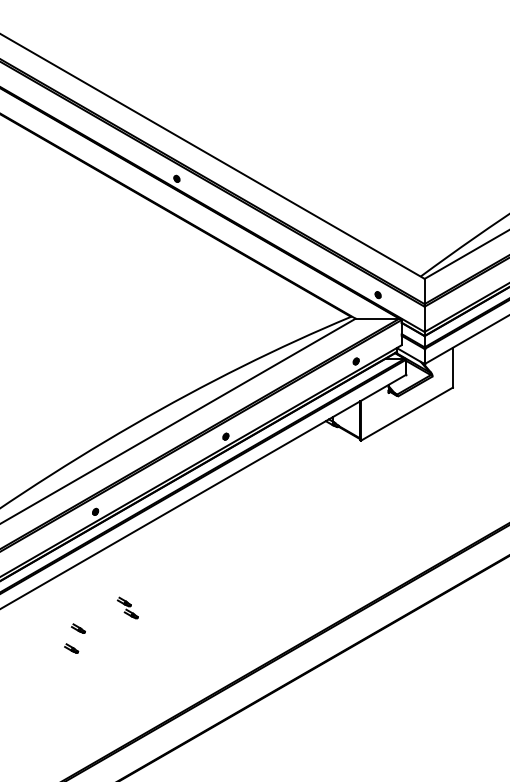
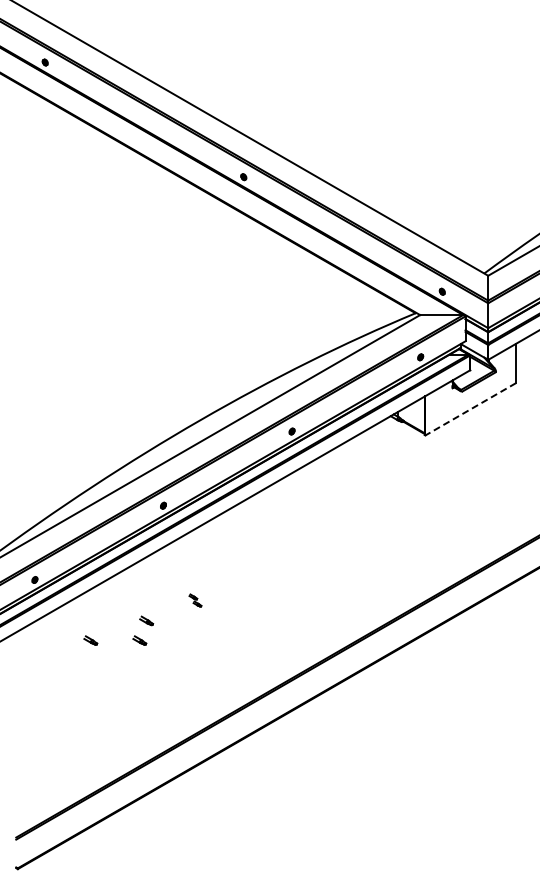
line: (406, 414) -> (470, 409), solid -> dashed
part: (128, 607) -> (195, 600), size x0.6
part: (21, 648) -> (90, 640), added

